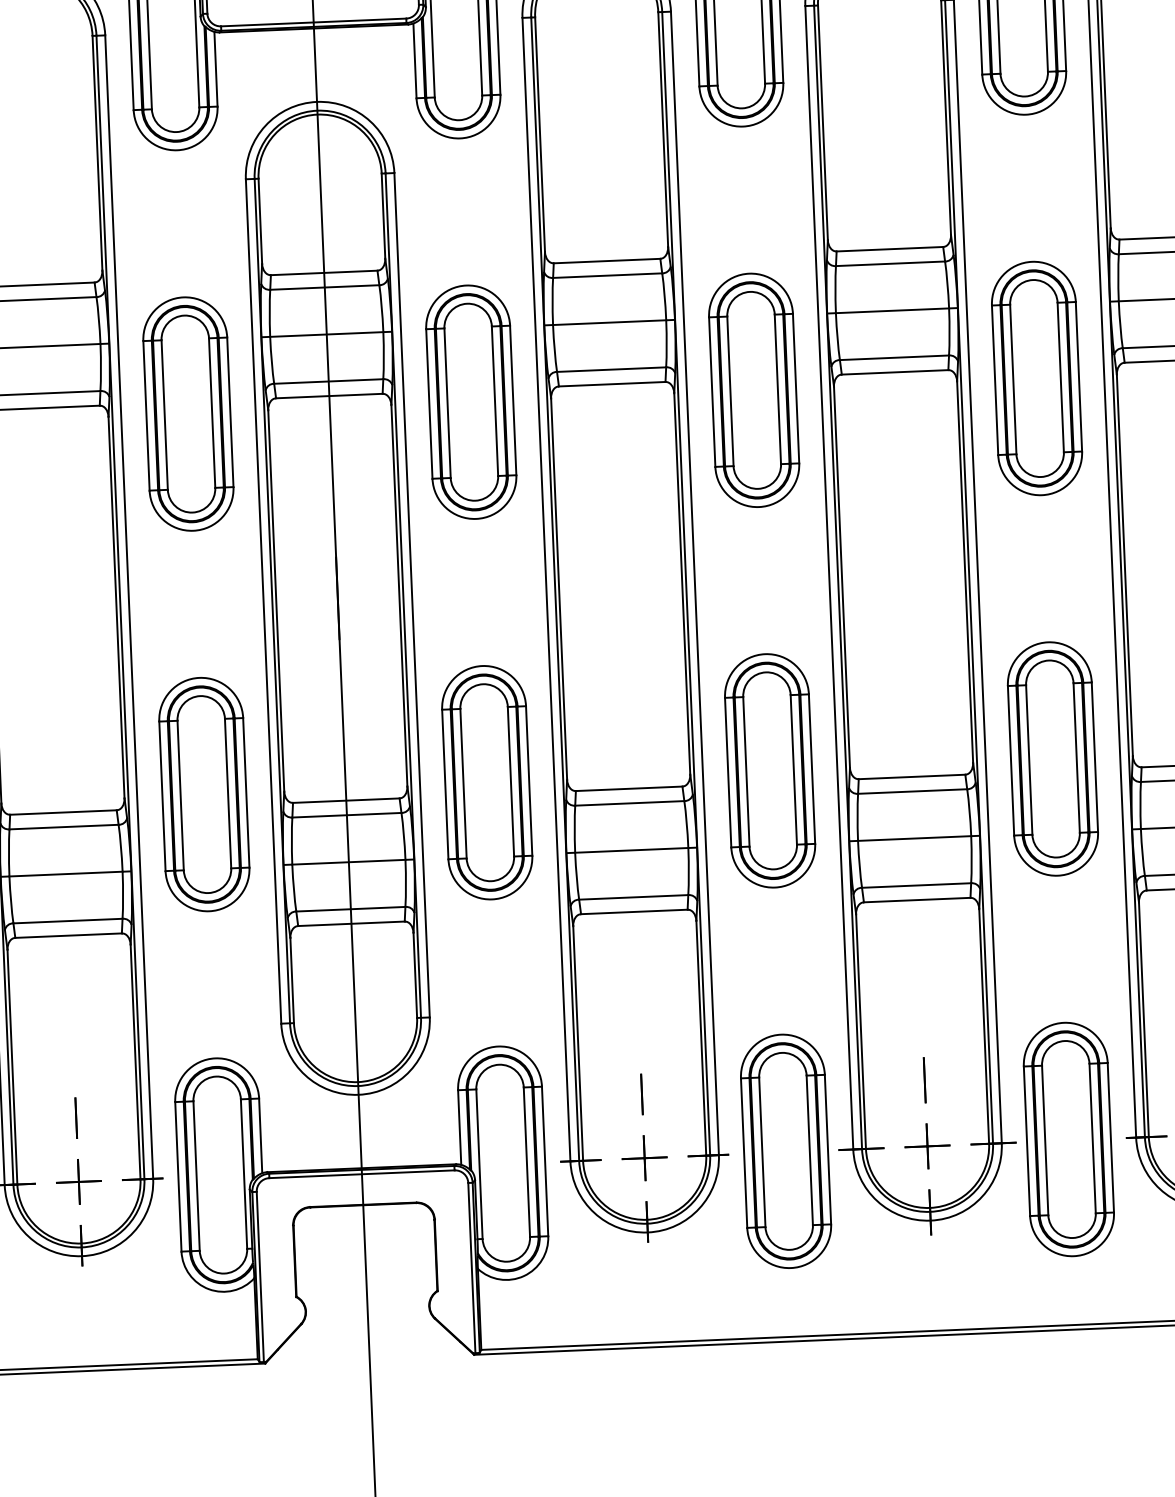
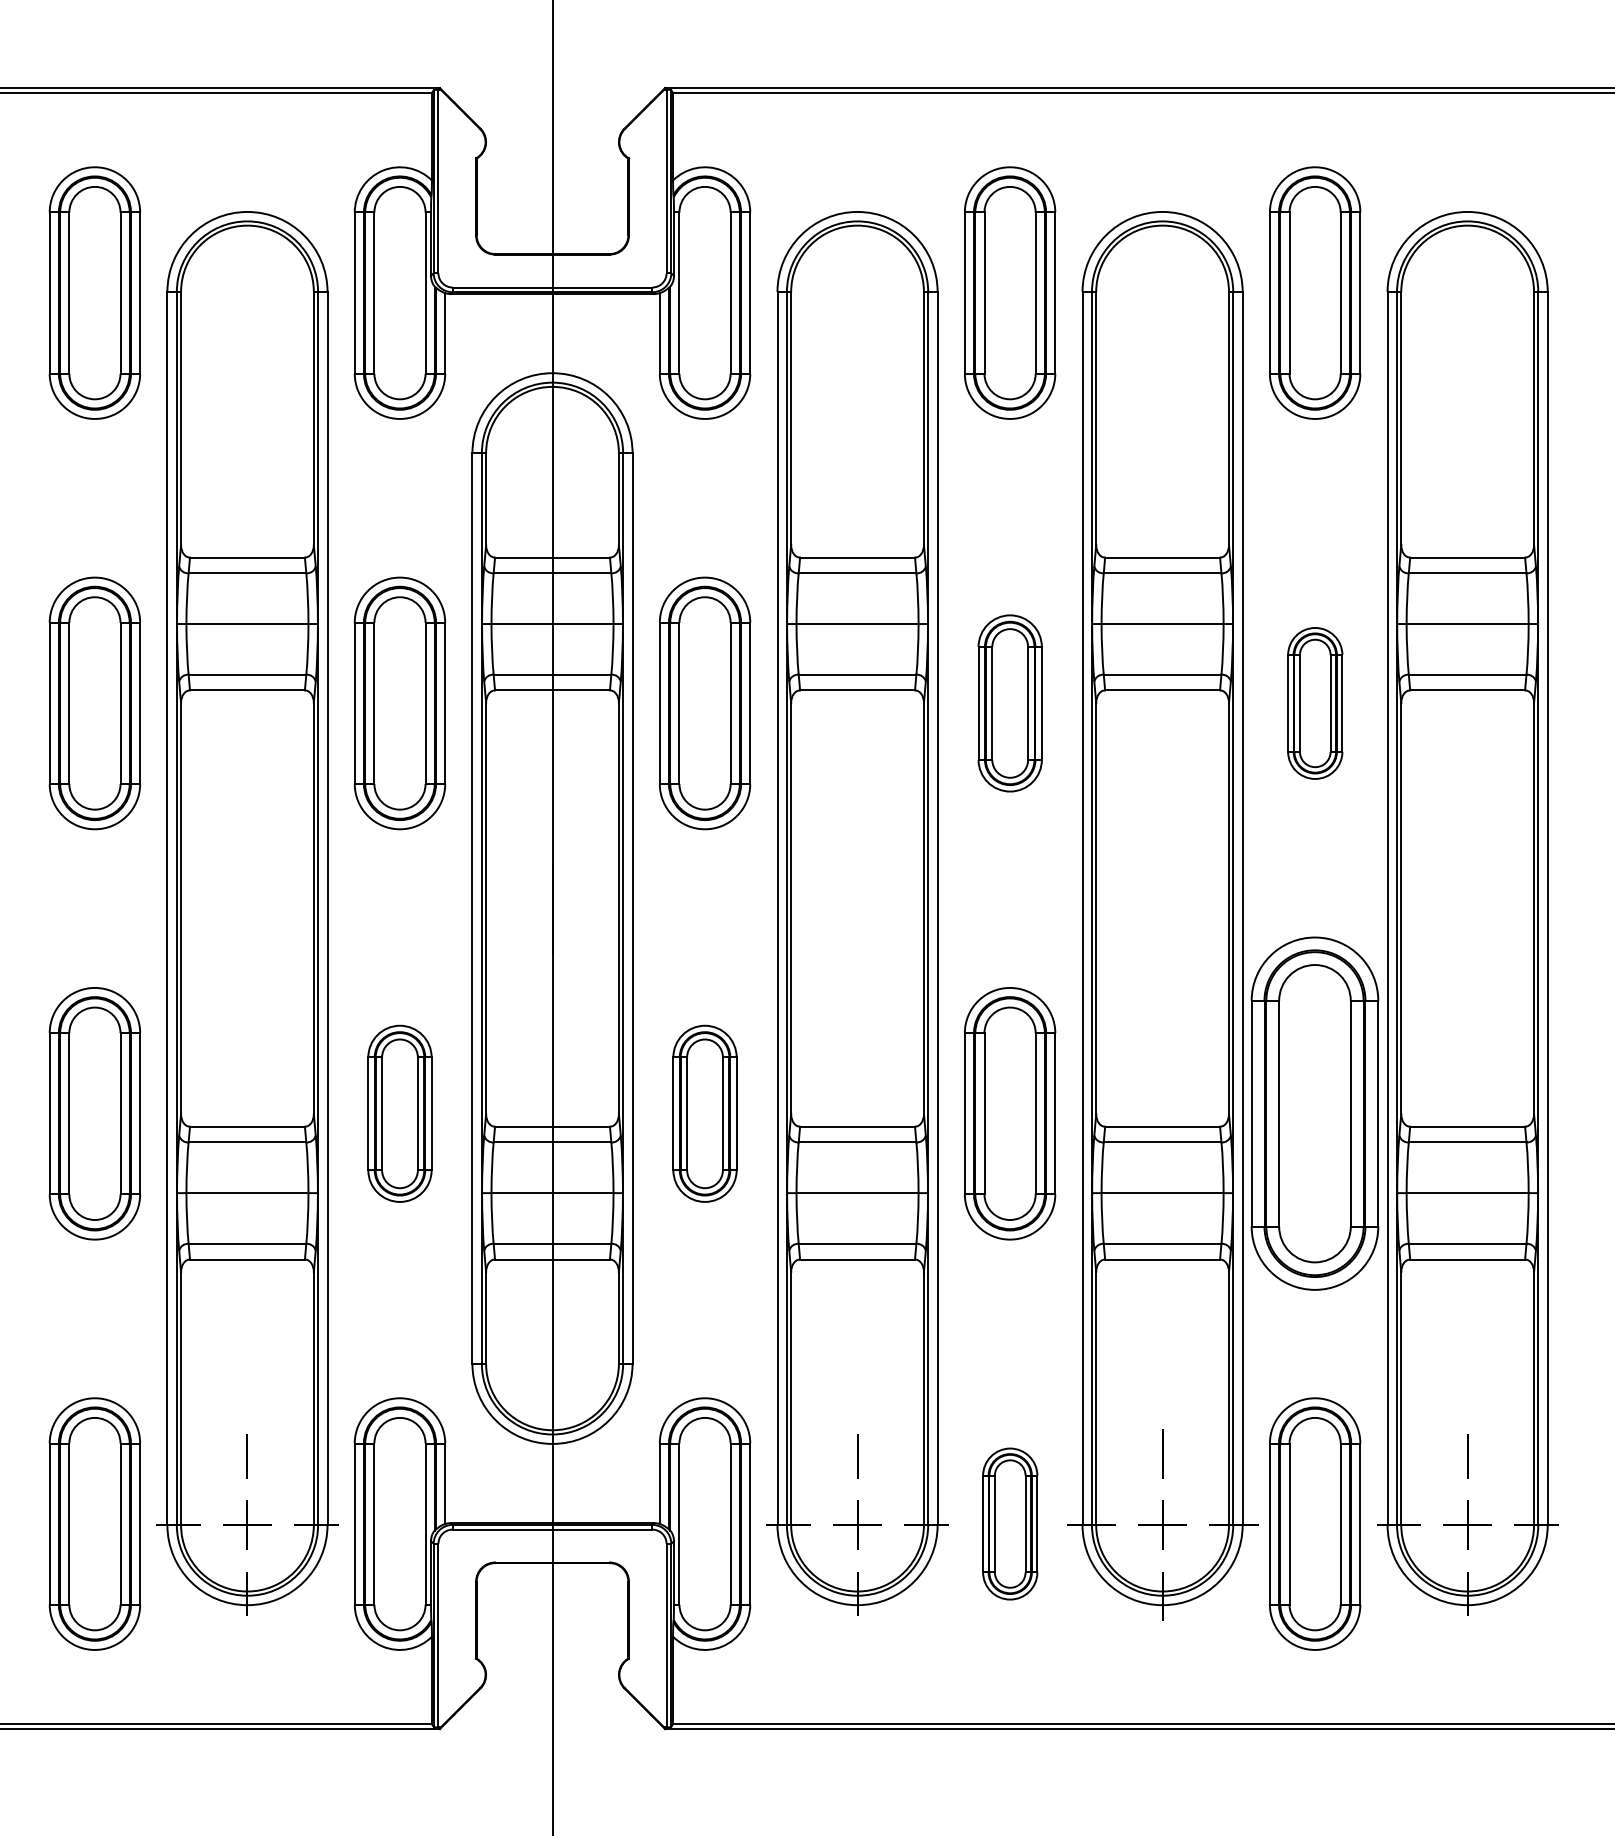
part: (1037, 378) -> (1315, 703), size x0.6
part: (754, 390) -> (1010, 703), size x0.7
part: (1053, 758) -> (1315, 1113), size x1.4
part: (486, 782) -> (704, 1113), size x0.7
part: (203, 794) -> (399, 1113), size x0.7
part: (786, 1150) -> (1010, 1523), size x0.6

